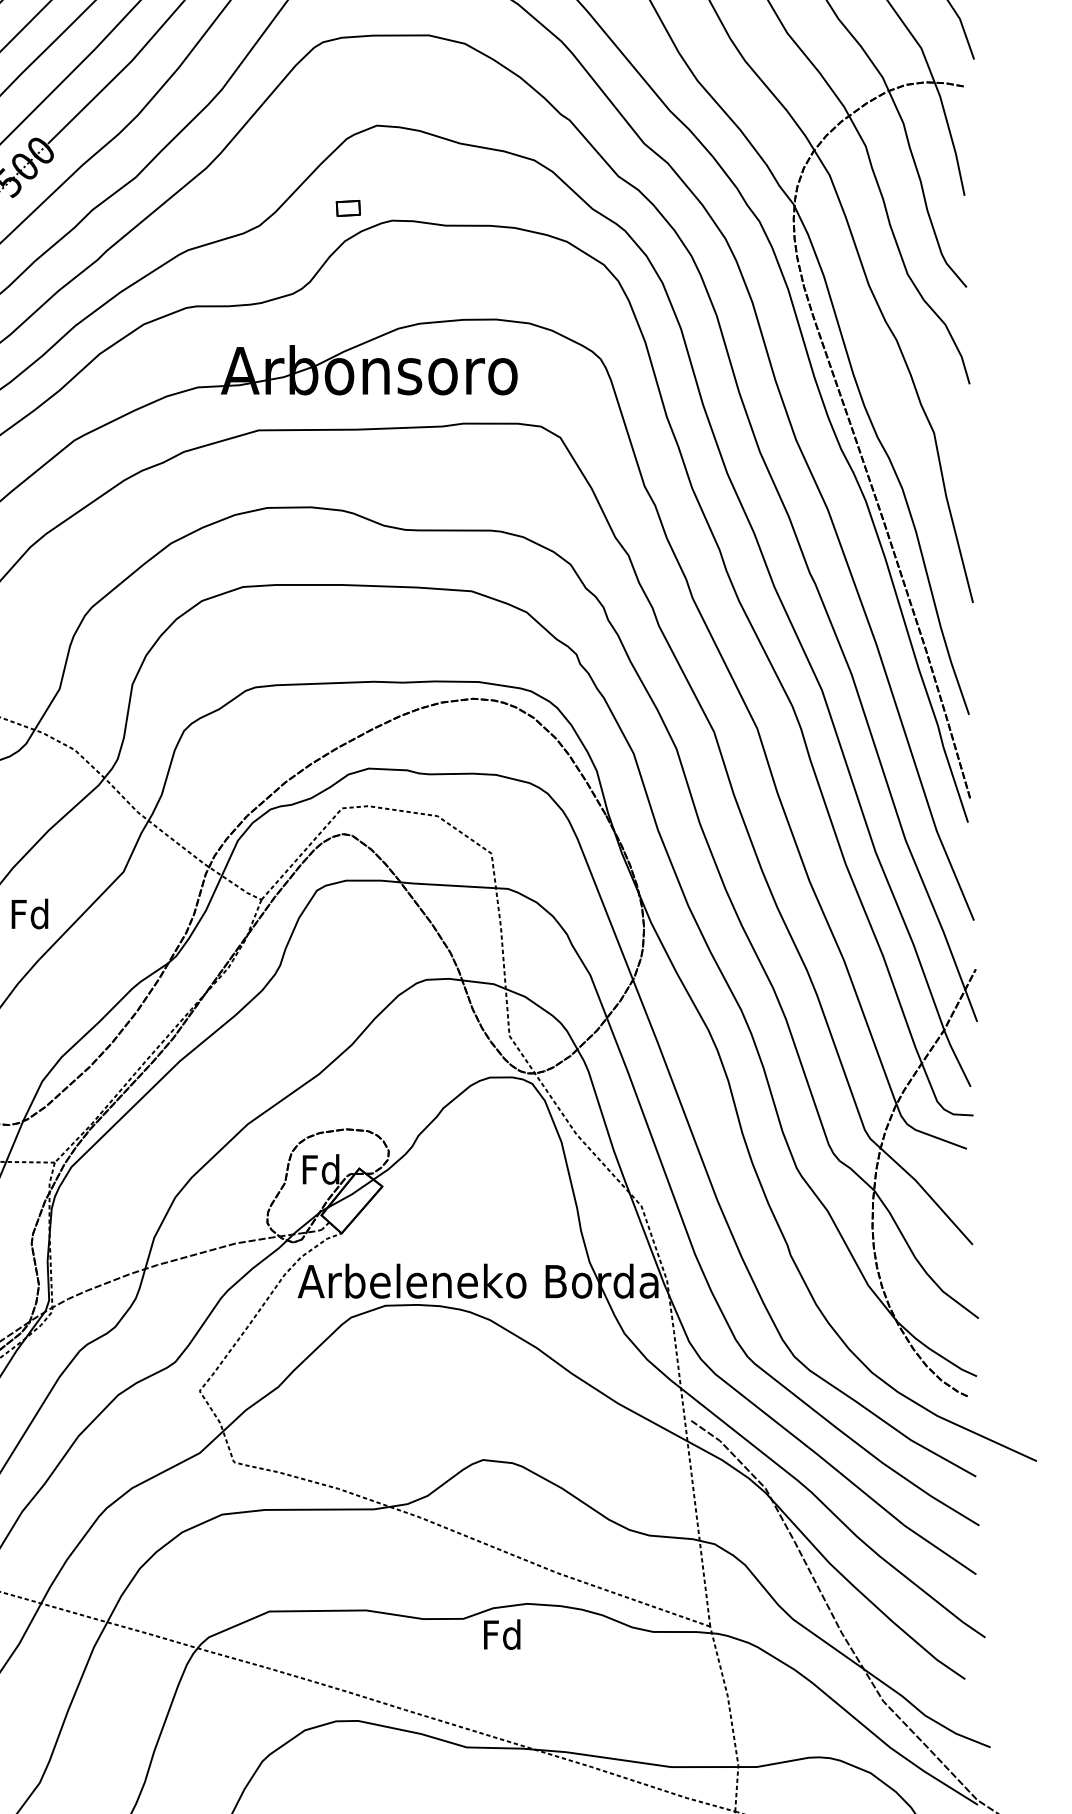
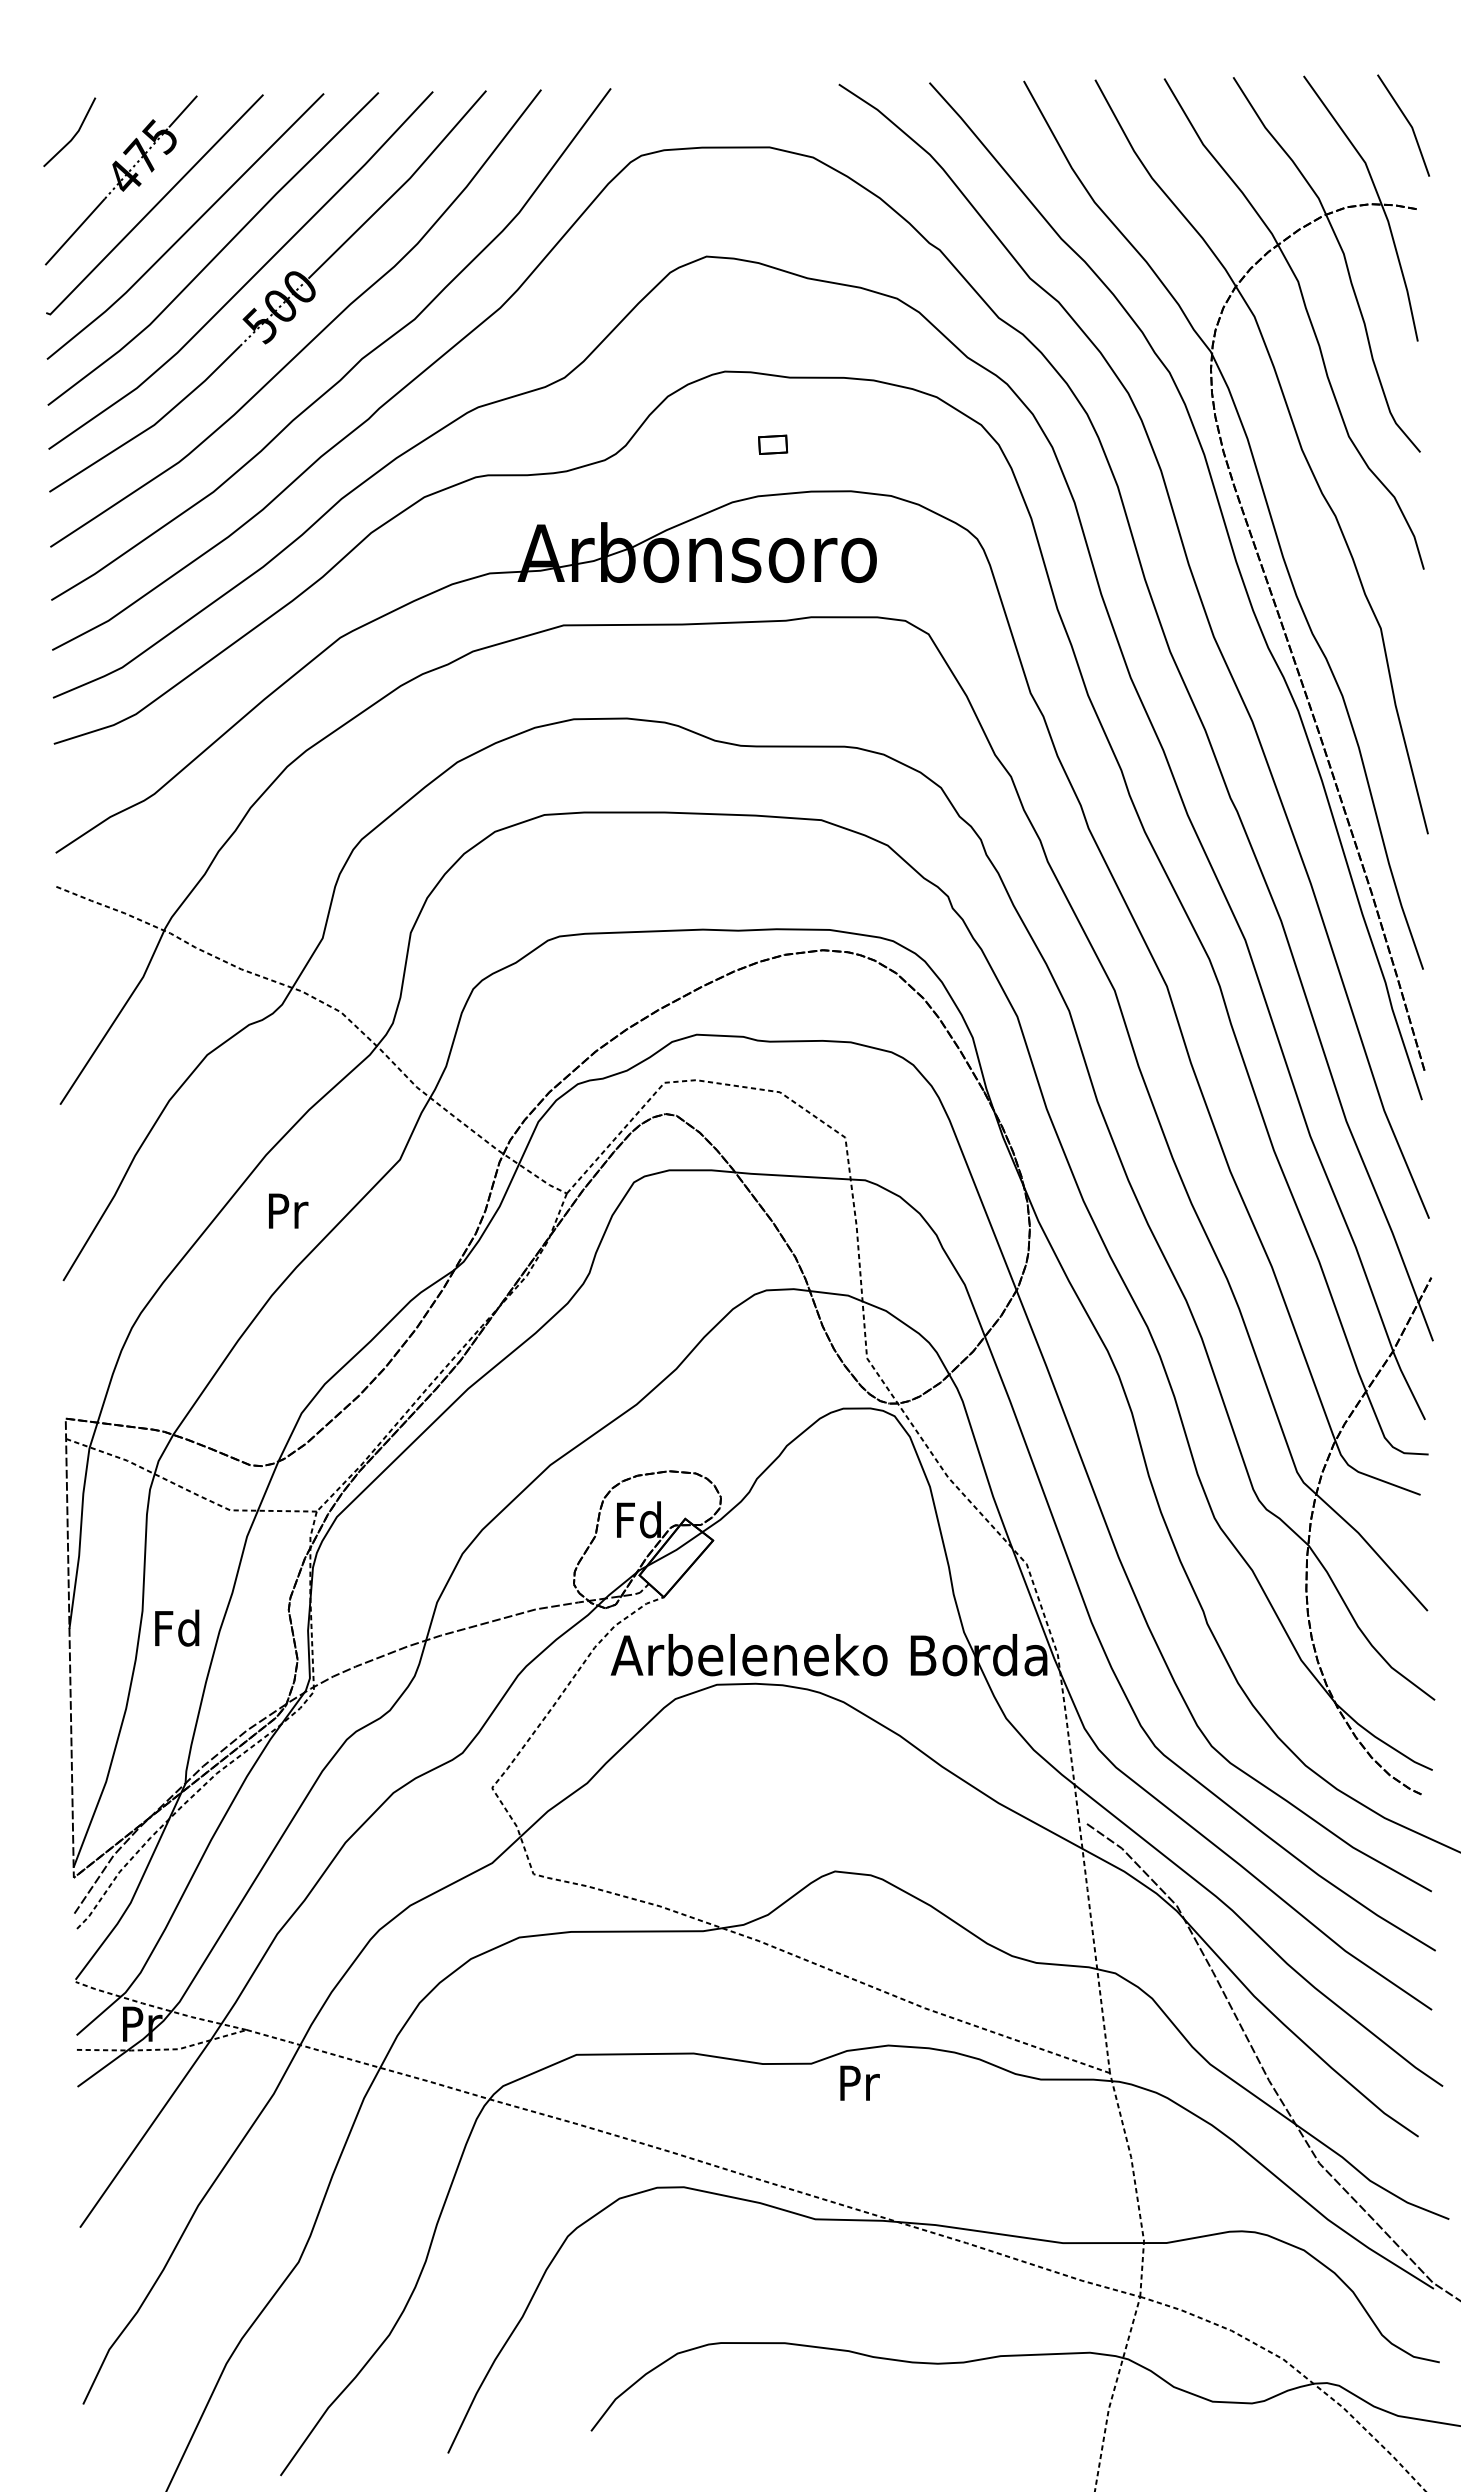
part: (348, 208) -> (773, 444), moved
text: (29, 913) -> (286, 1210), Fd -> Pr
text: (502, 1634) -> (858, 2082), Fd -> Pr

